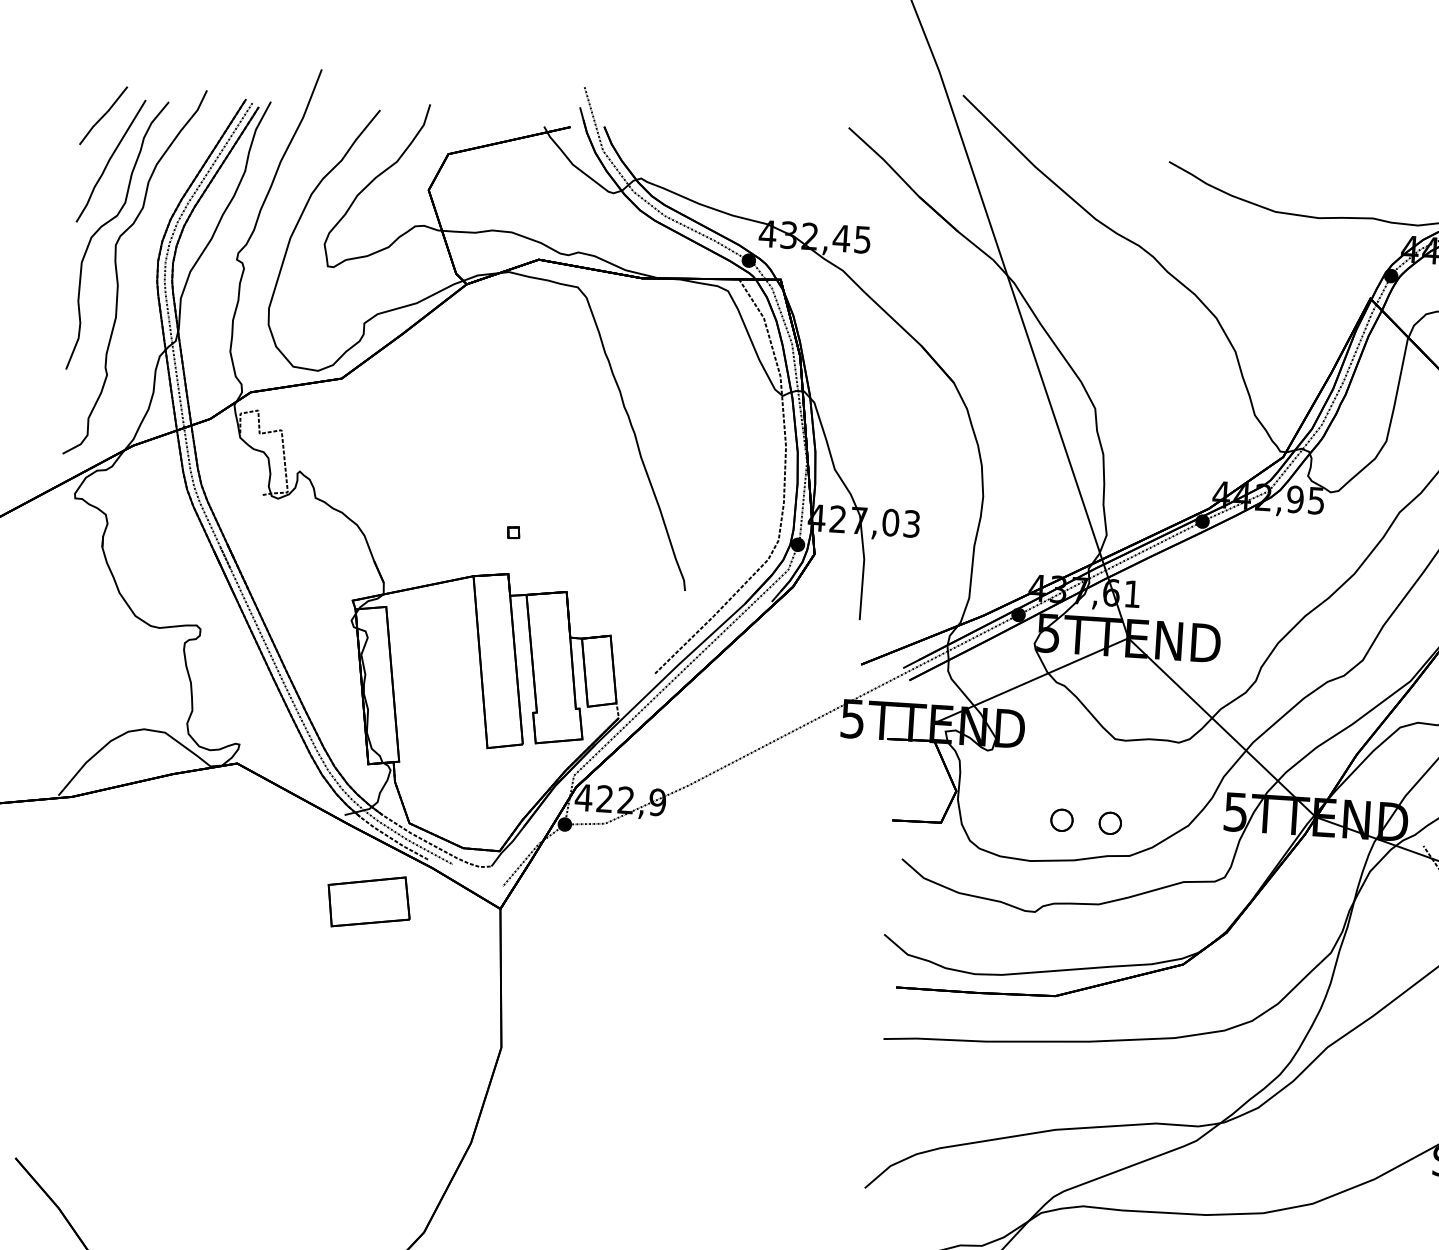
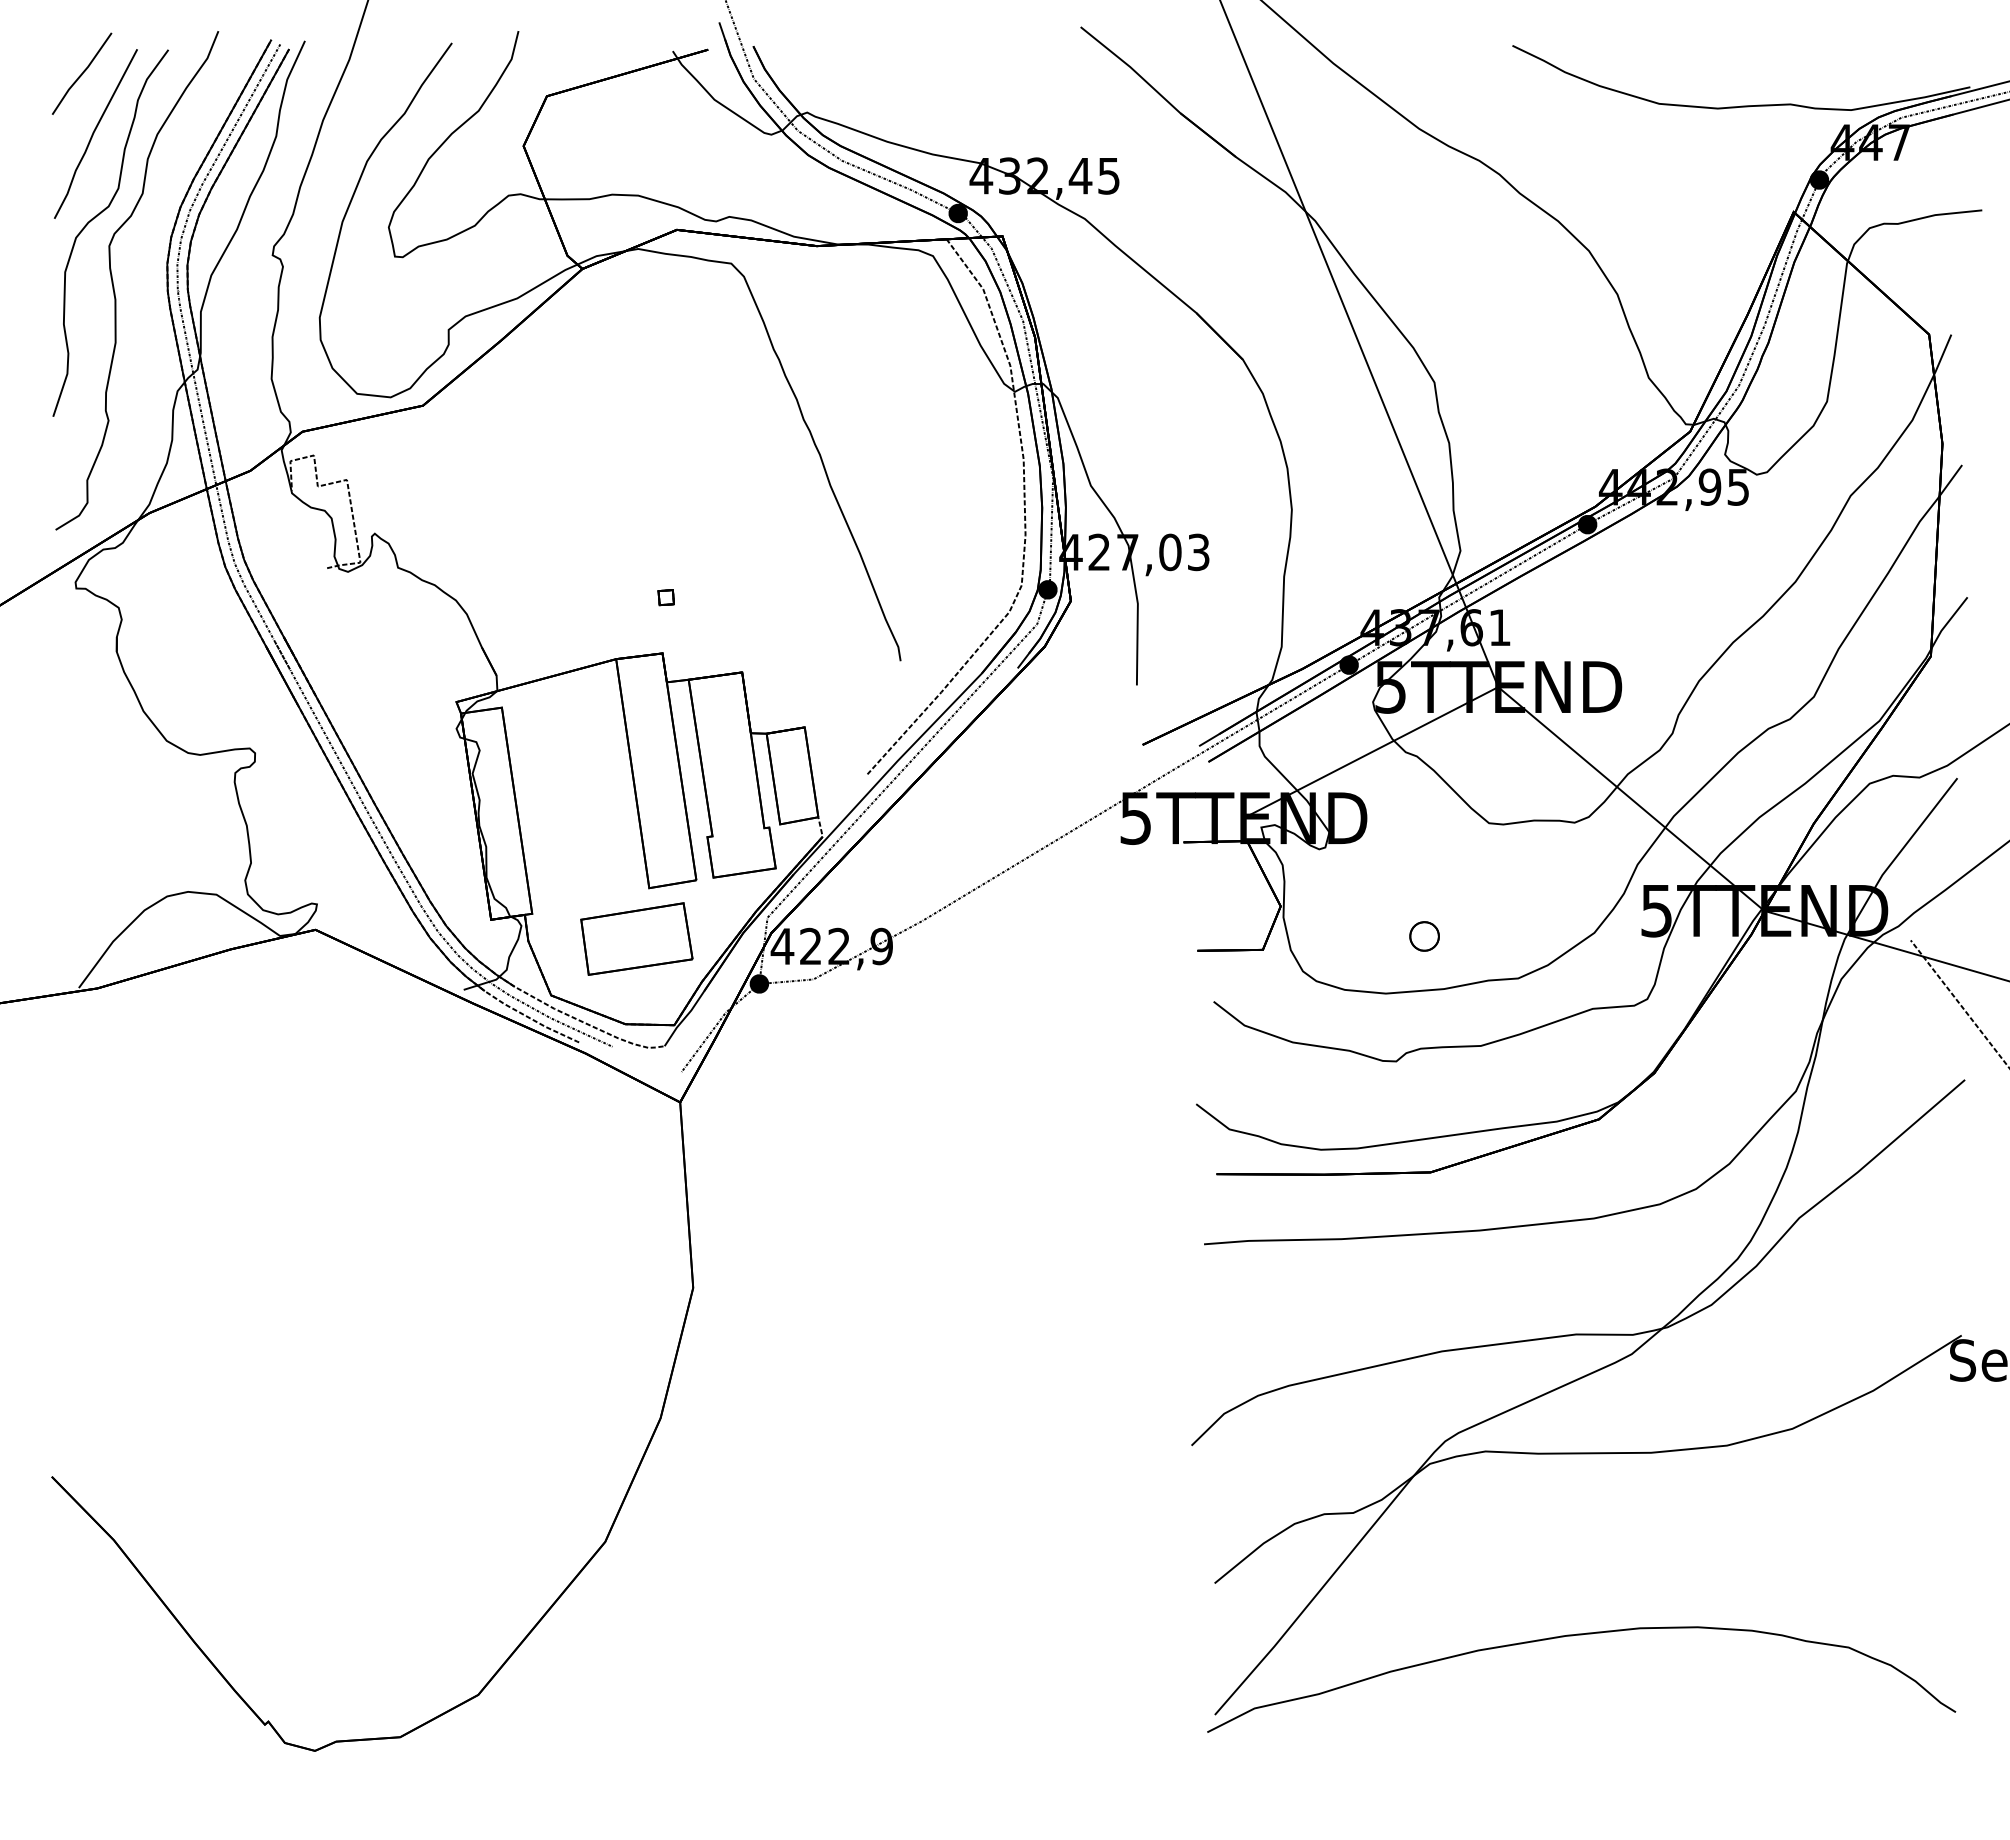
part: (1110, 823) -> (1489, 936), removed
part: (368, 901) -> (636, 938), moved

